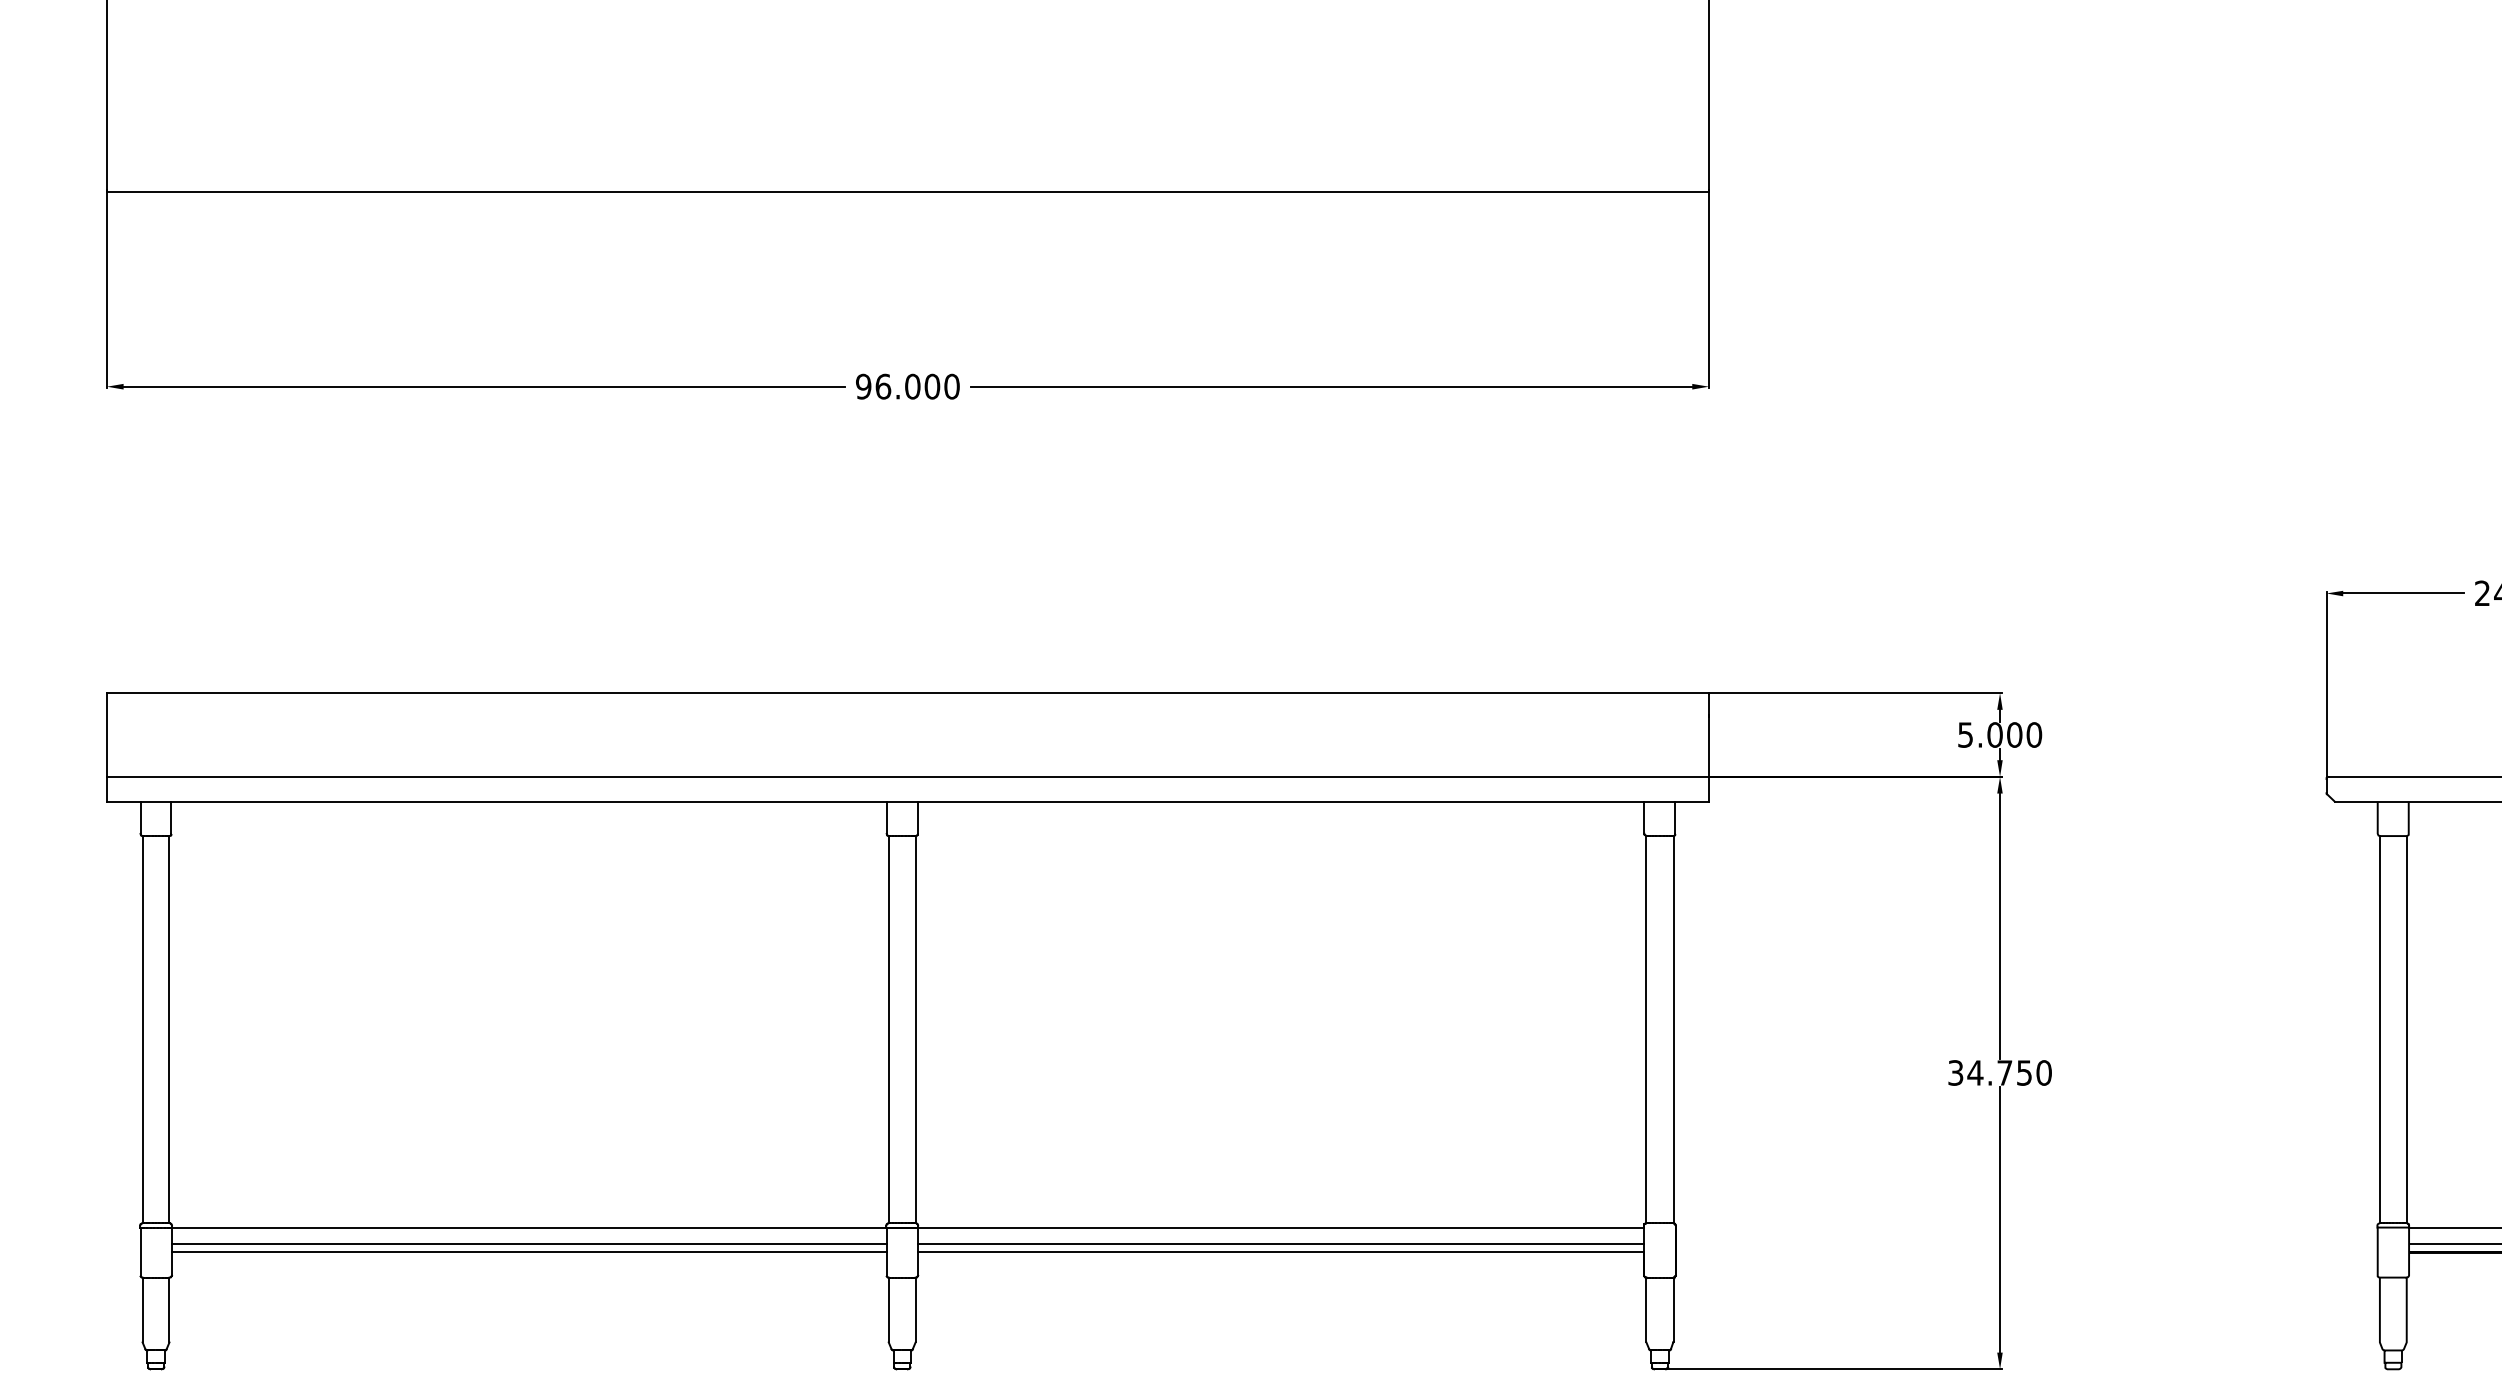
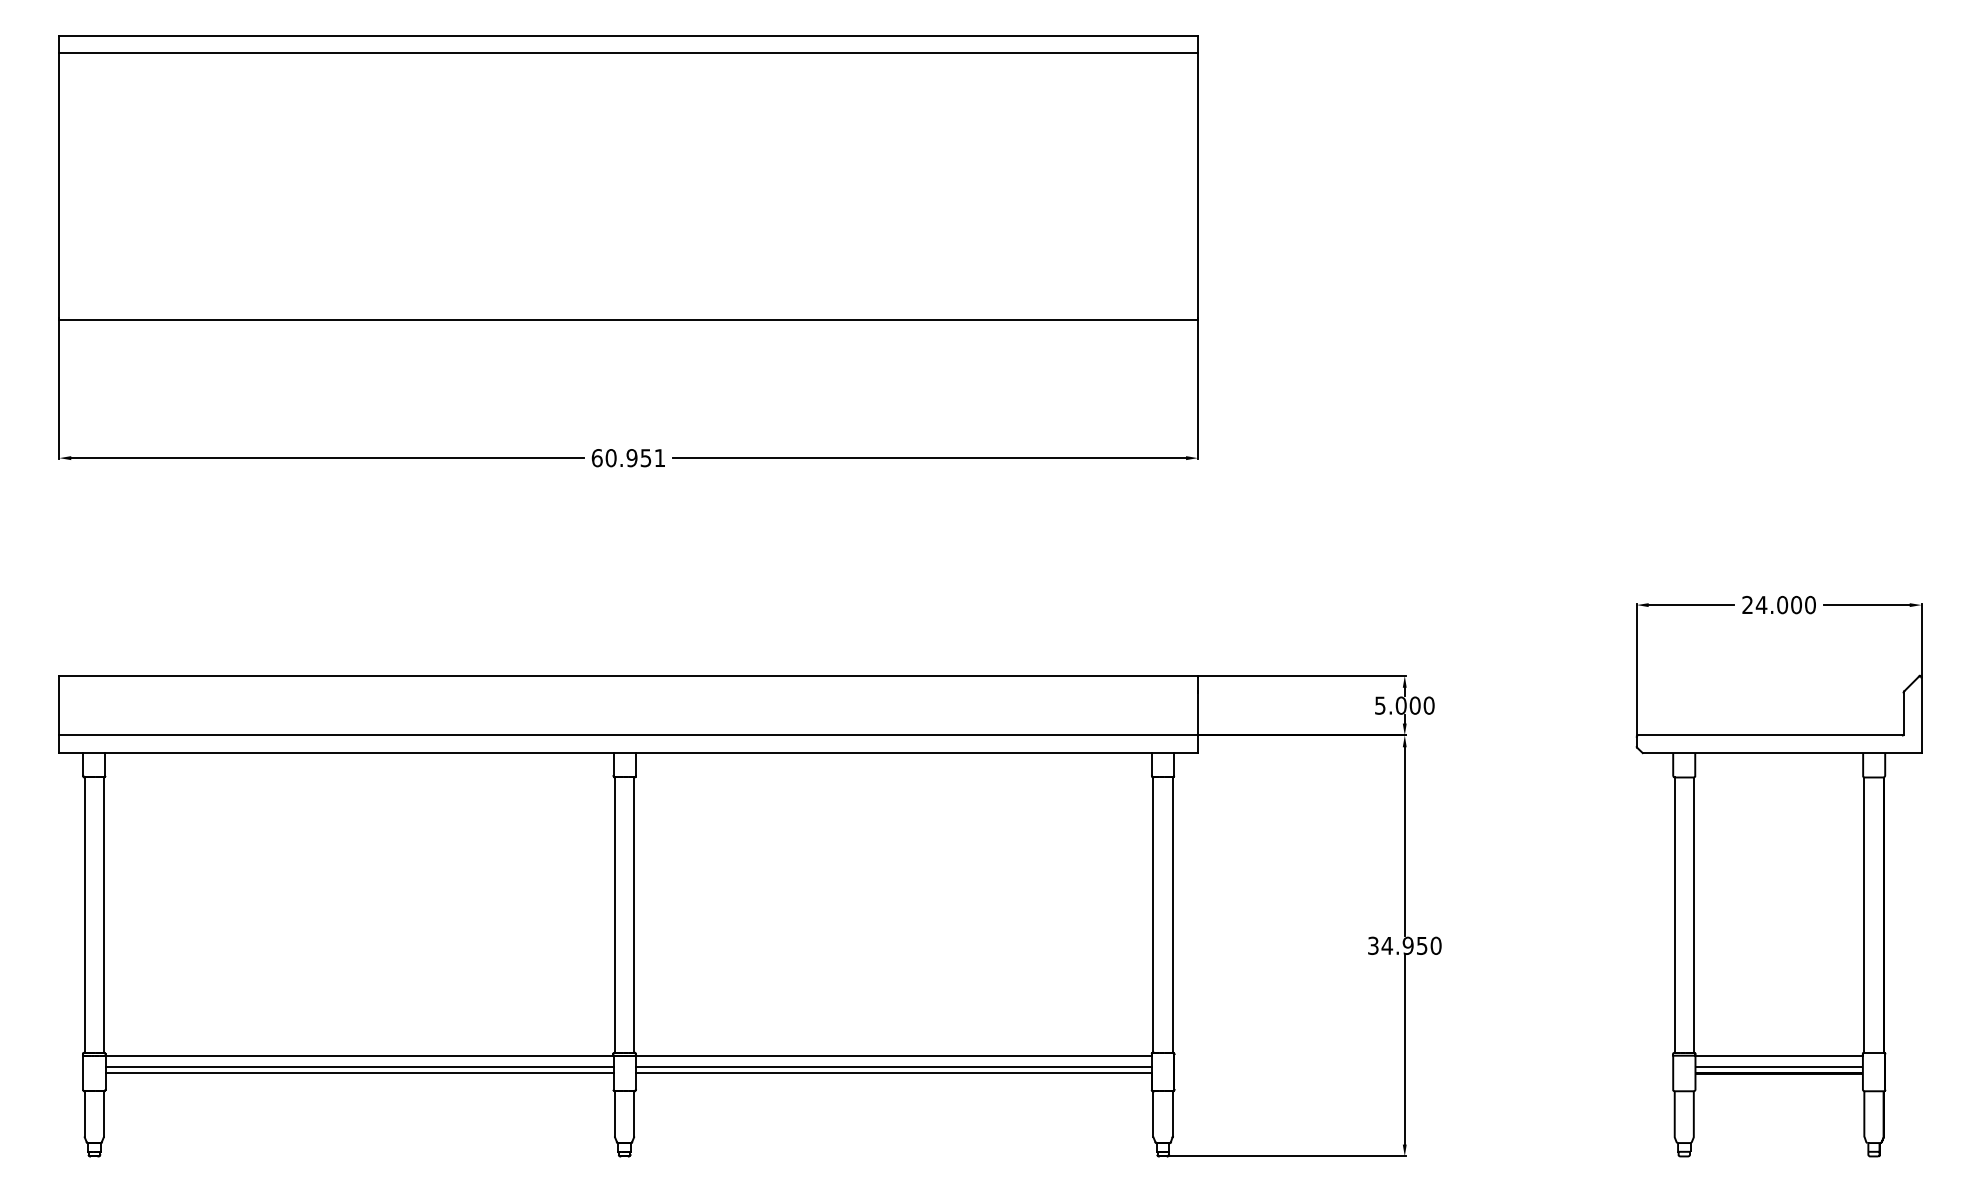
text: (907, 387) -> (628, 458), 96.000 -> 60.951
text: (2003, 1072) -> (1407, 945), 34.750 -> 34.950

